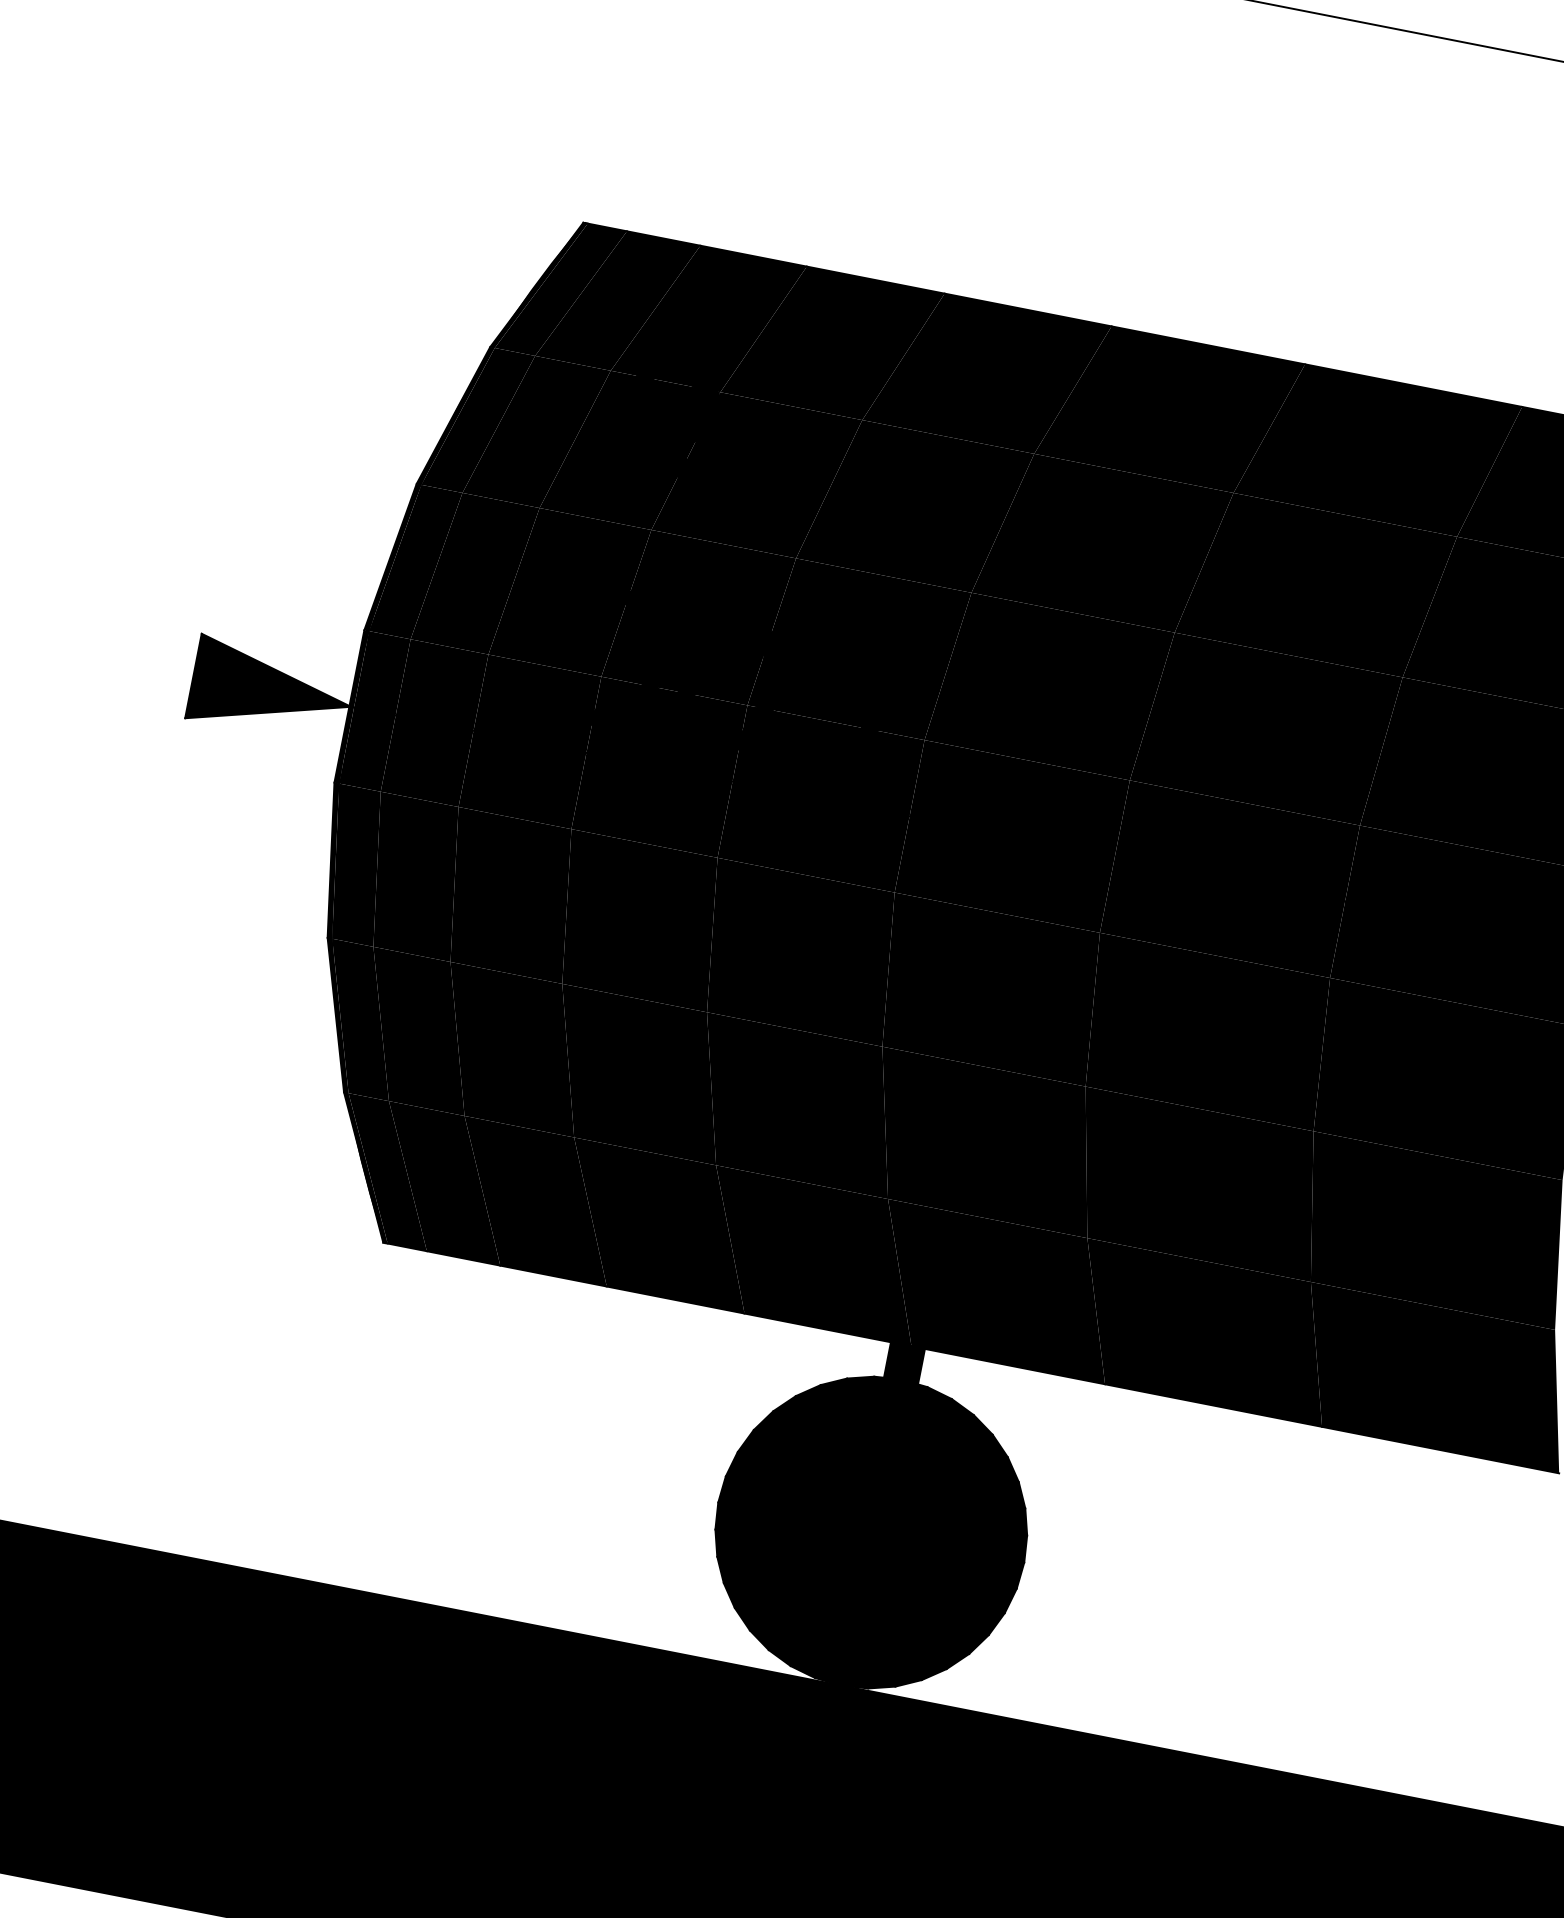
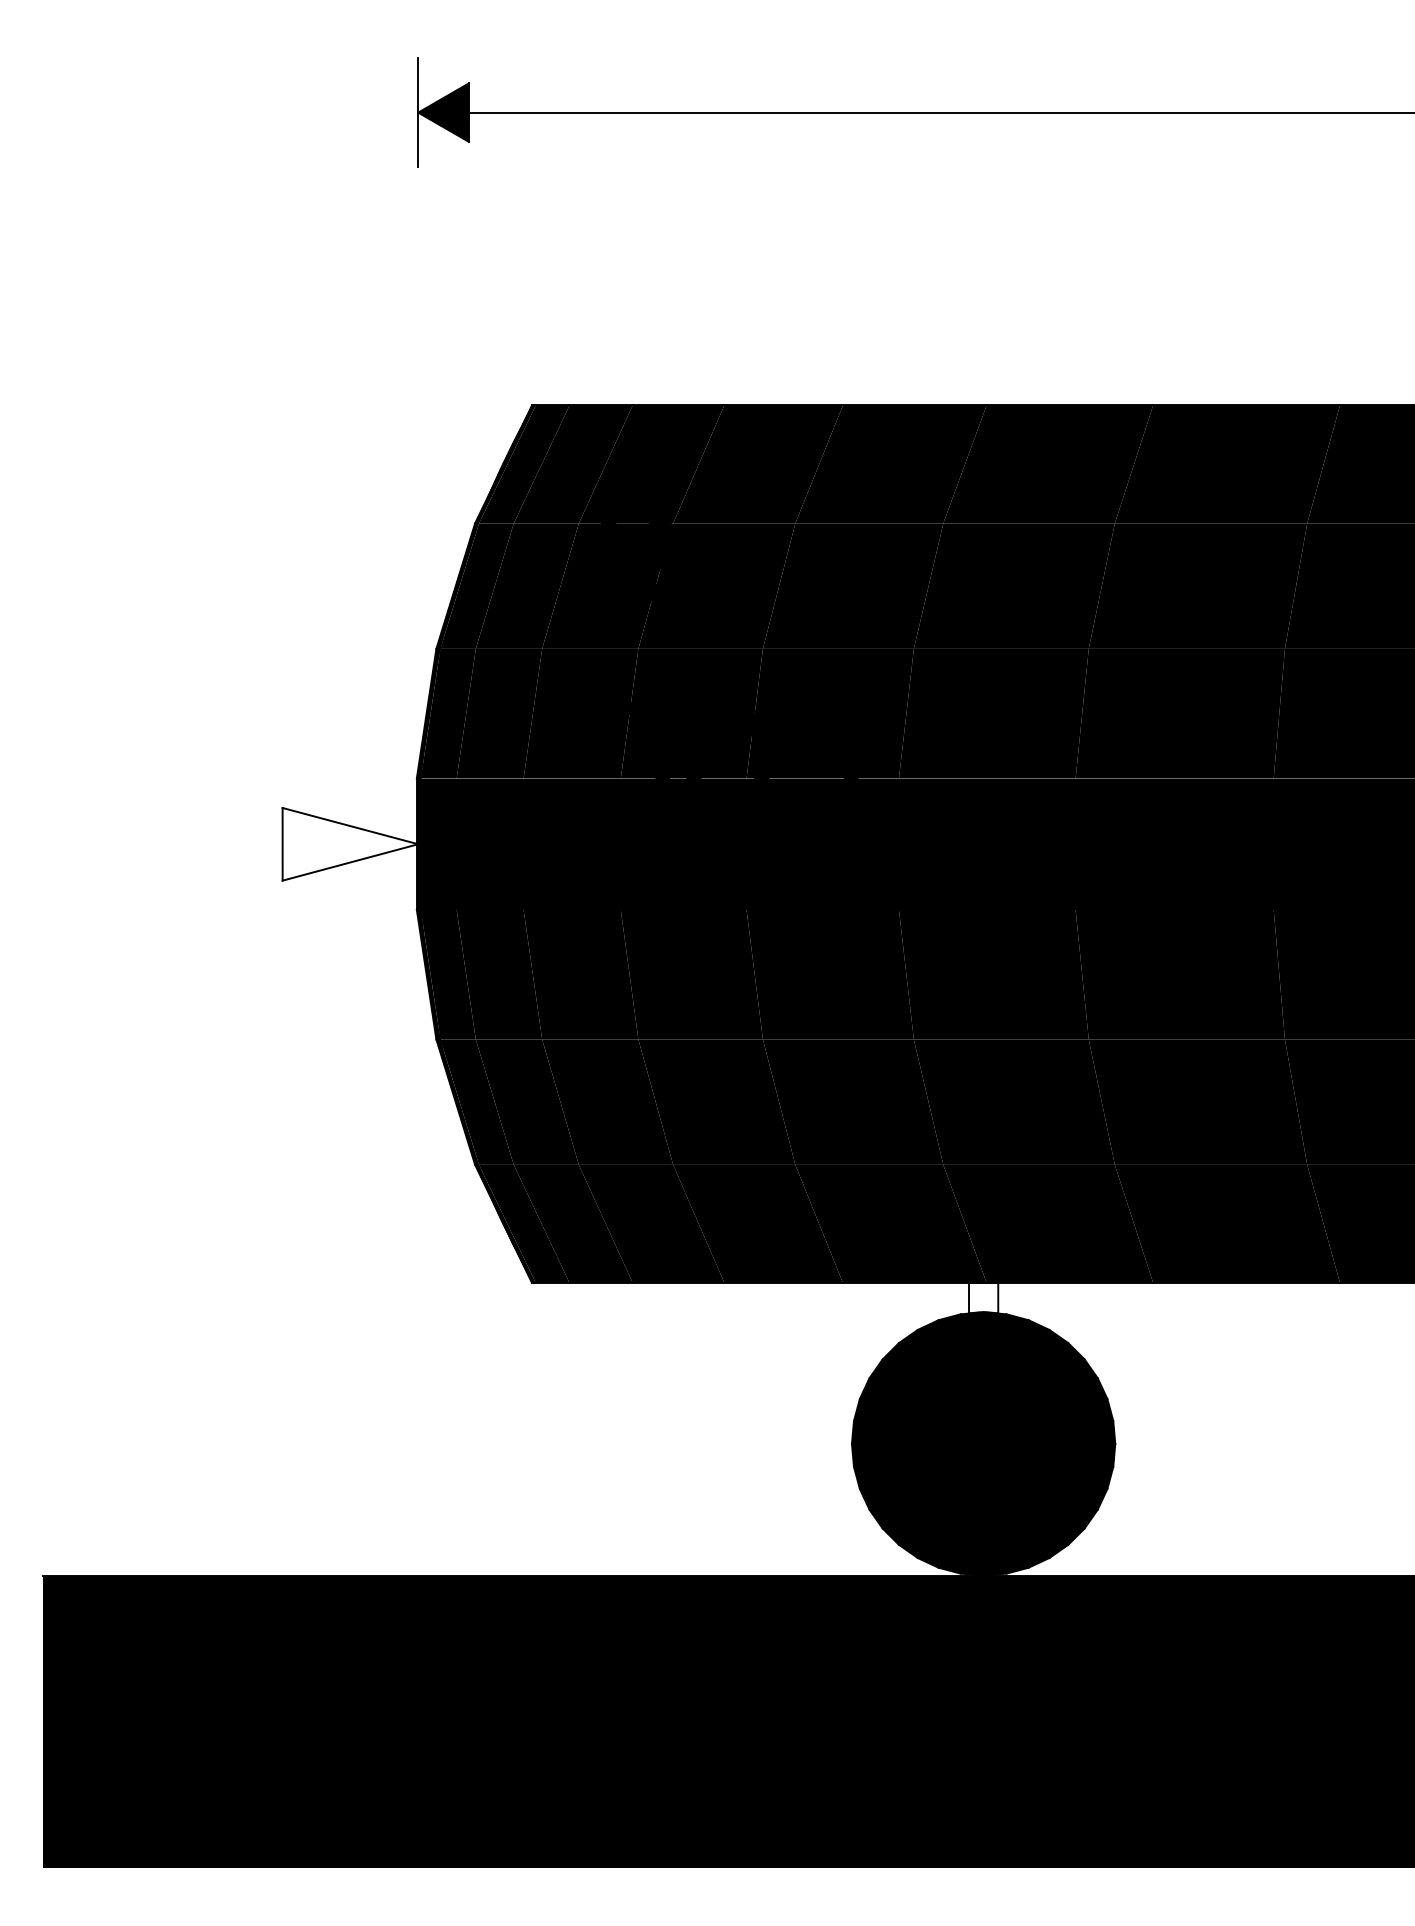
fill: (272, 690) -> (350, 843), removed
fill: (904, 1363) -> (983, 1298), removed

